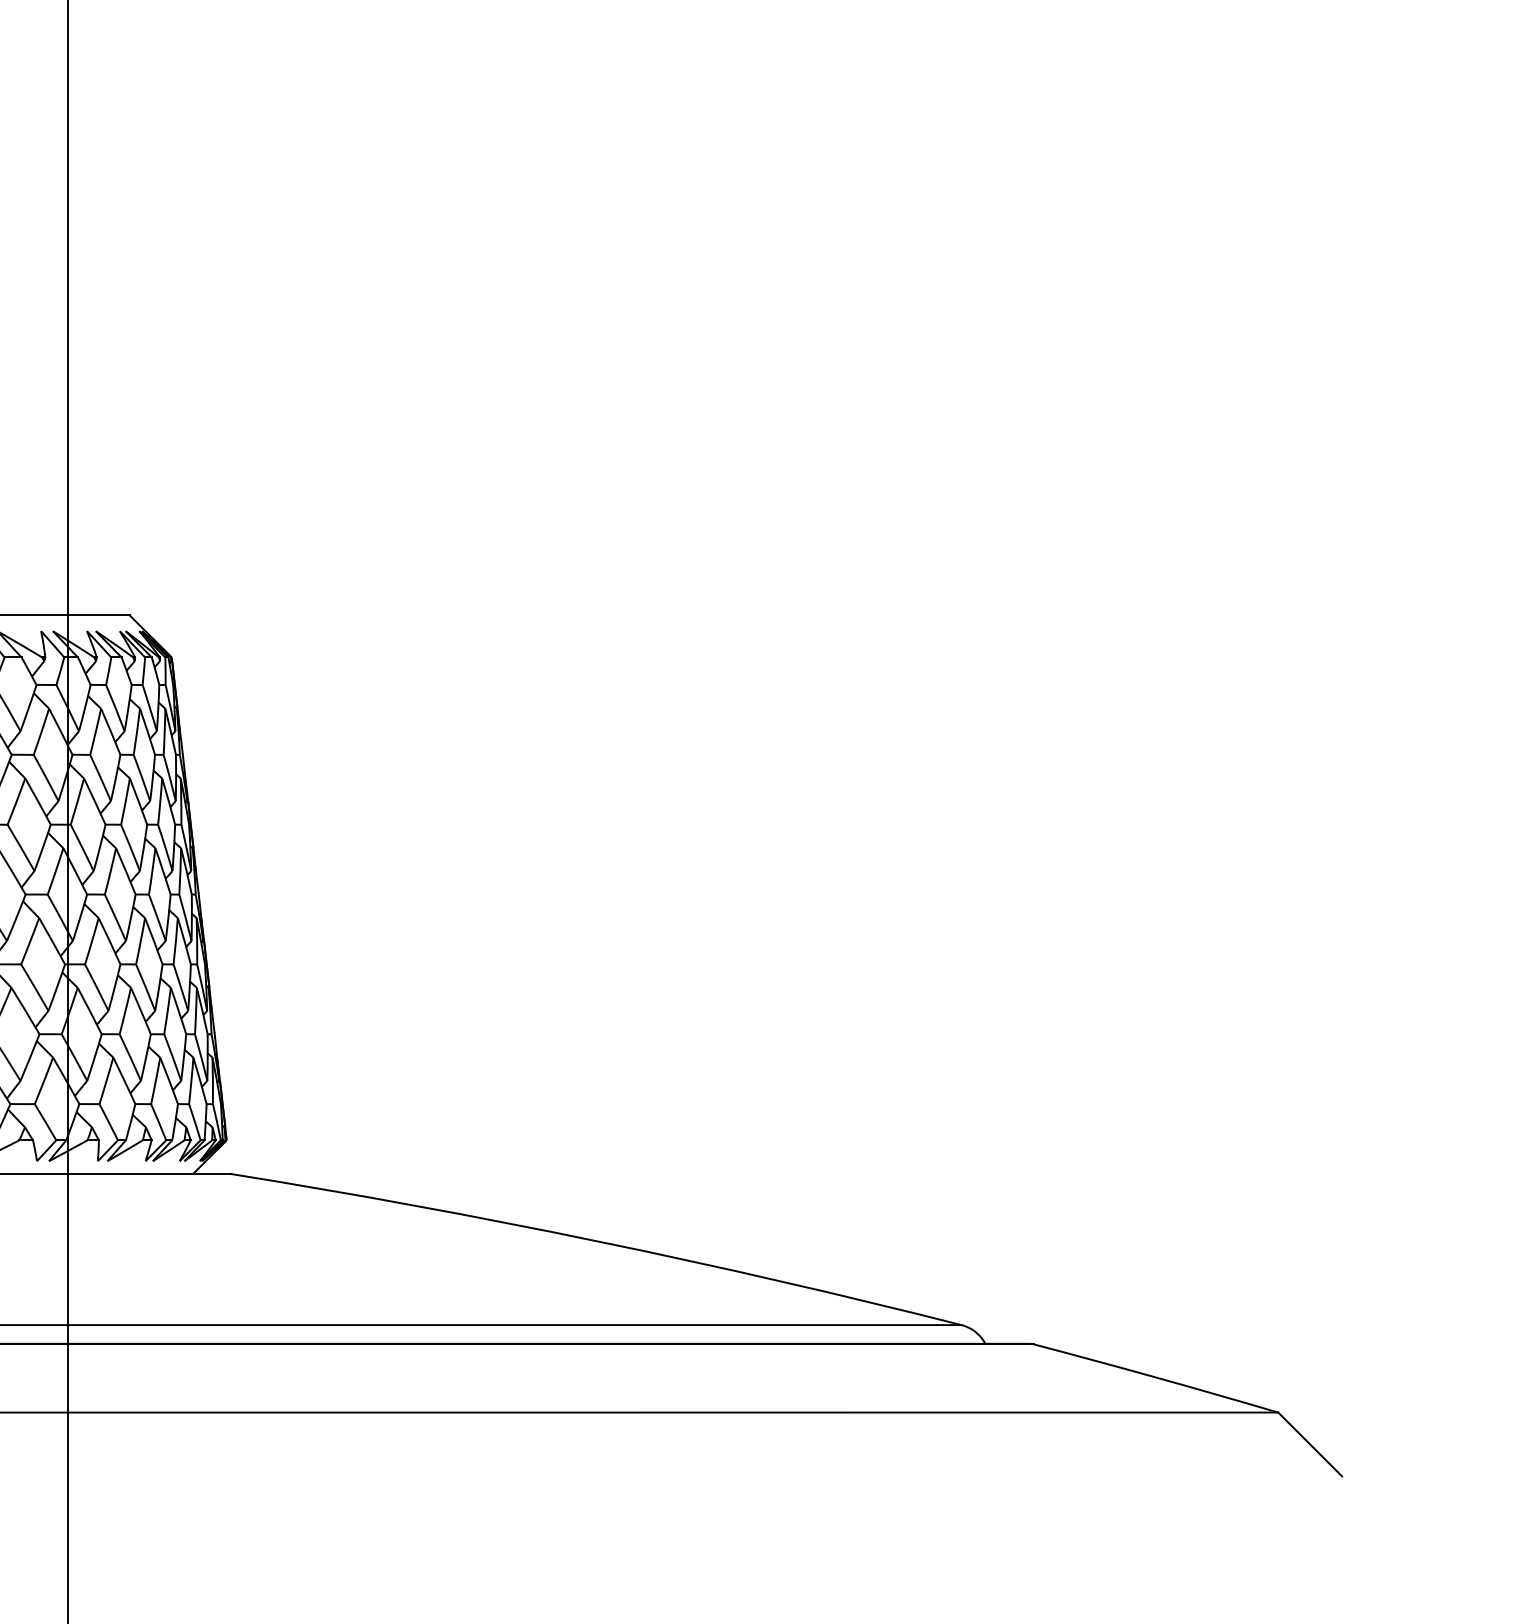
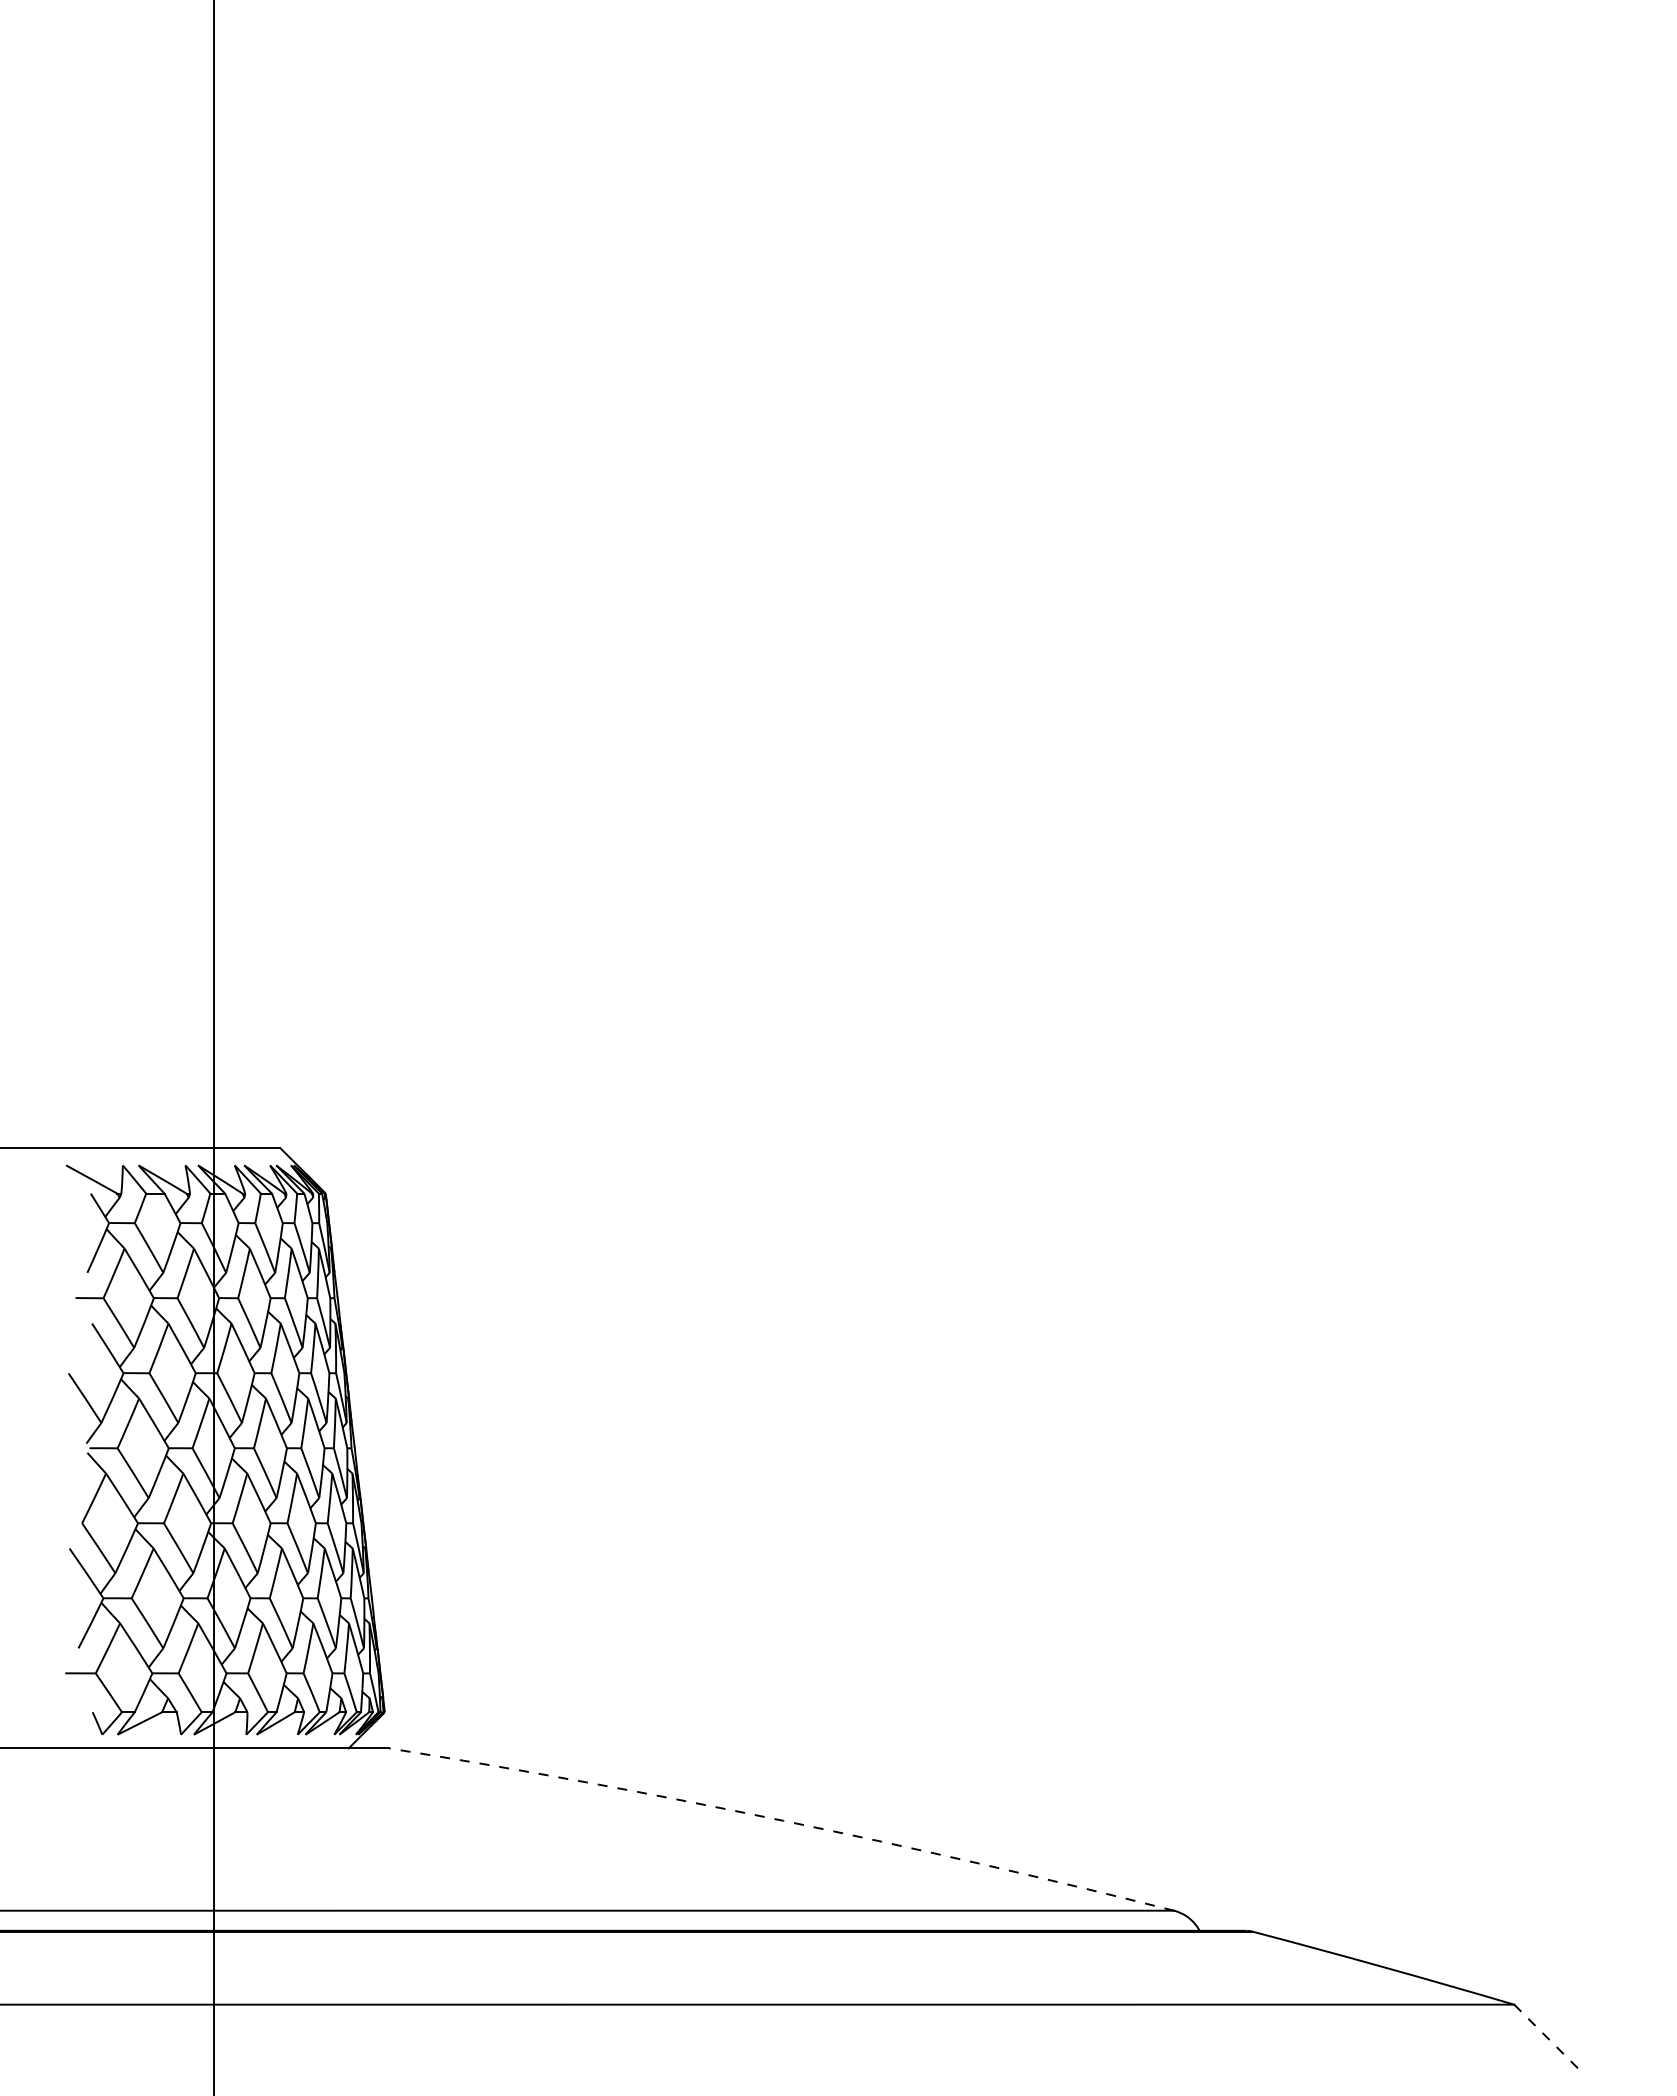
arc: (597, 1241) -> (783, 1820), solid -> dashed
line: (1310, 1444) -> (1548, 2039), solid -> dashed

